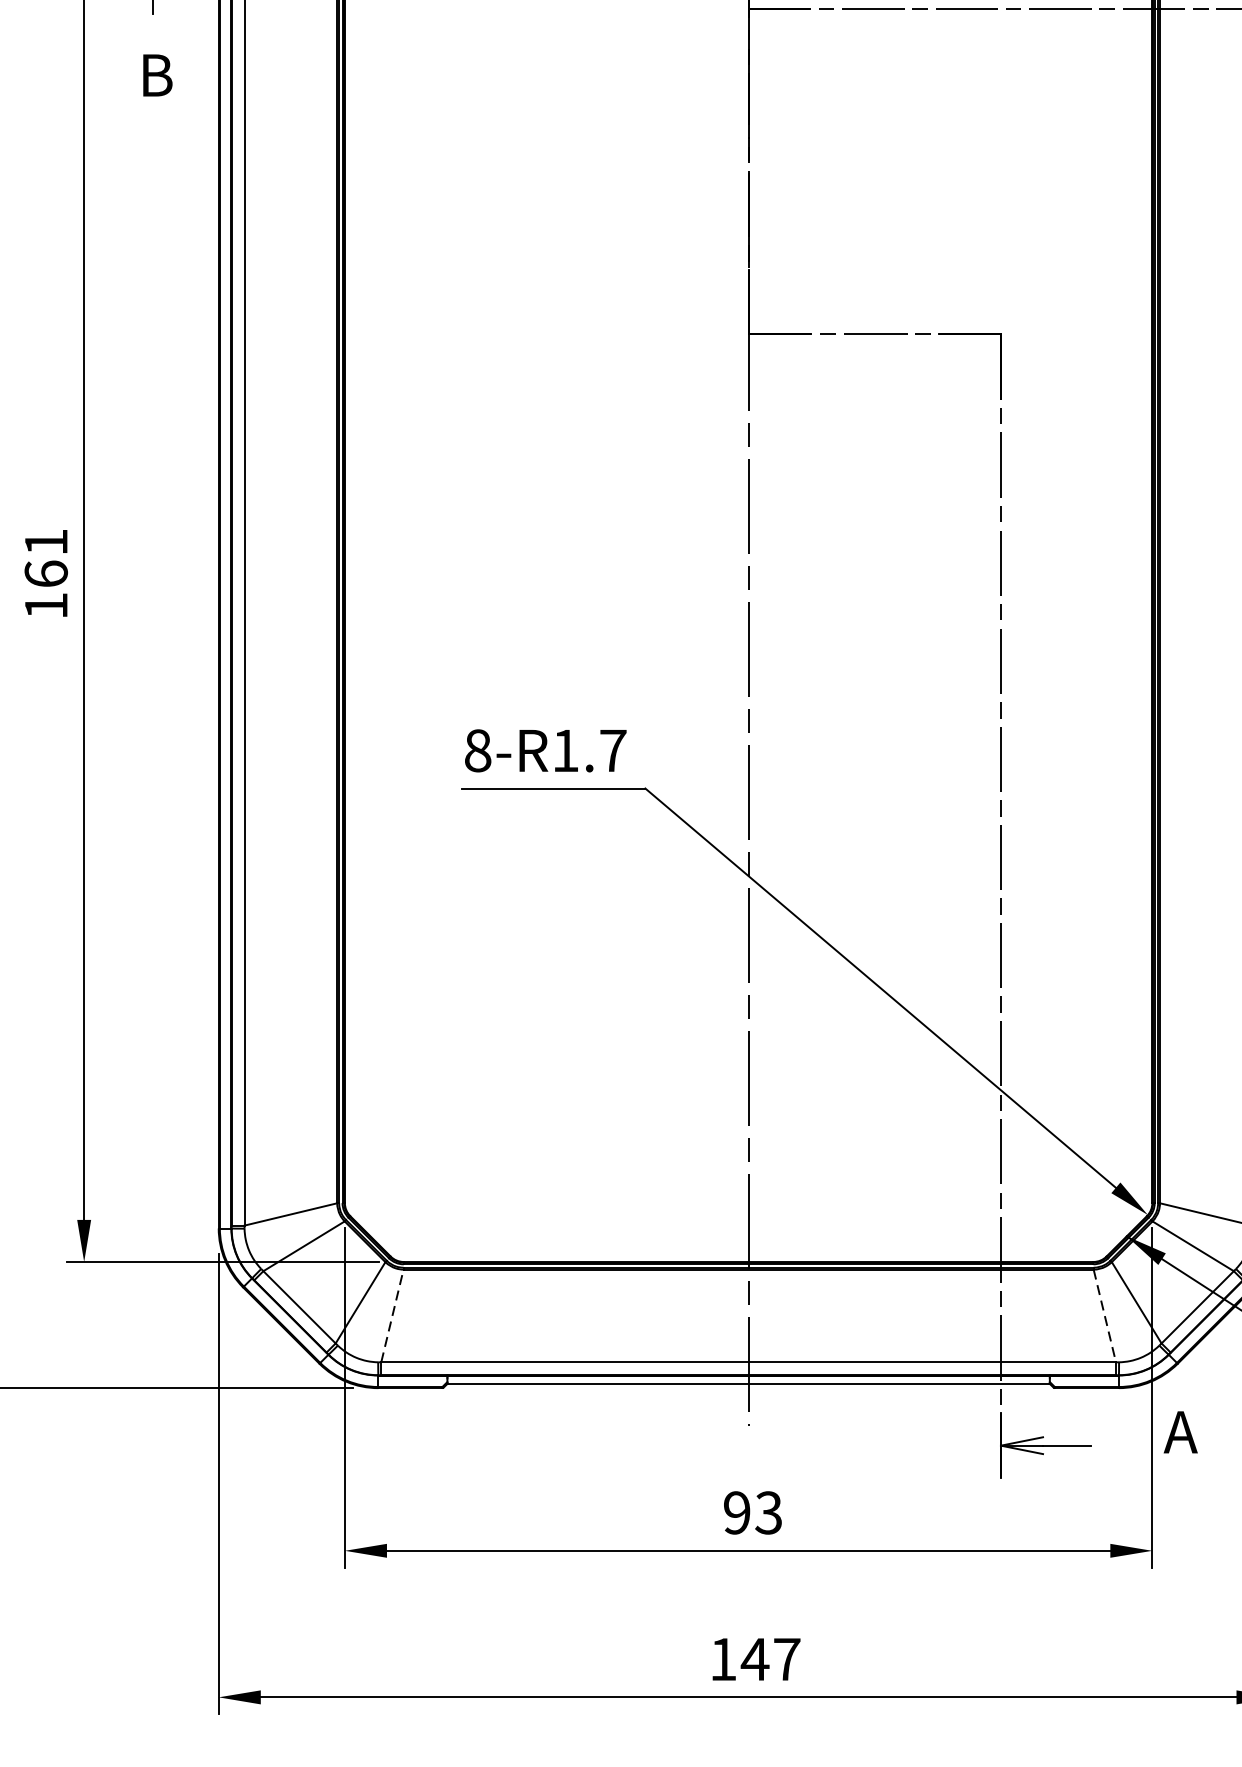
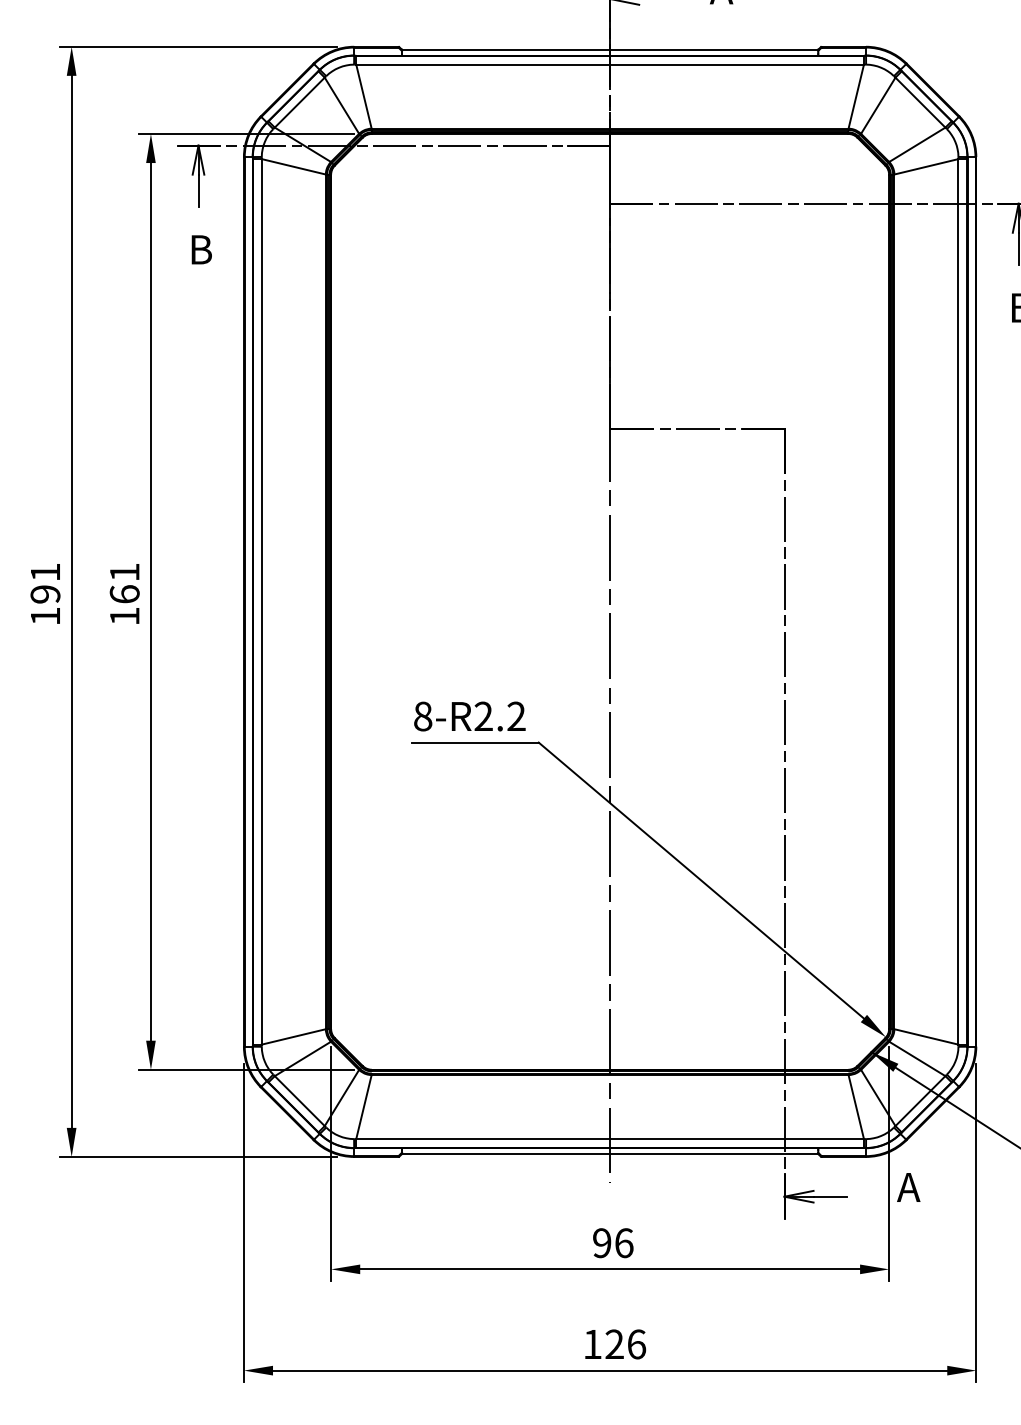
text: (588, 749) -> (499, 715), 8-R1.7 -> 8-R2.2
line: (391, 1316) -> (363, 1107), dashed -> solid
line: (1105, 1316) -> (856, 1107), dashed -> solid
text: (767, 1513) -> (623, 1243), 93 -> 96
text: (770, 1659) -> (625, 1344), 147 -> 126

